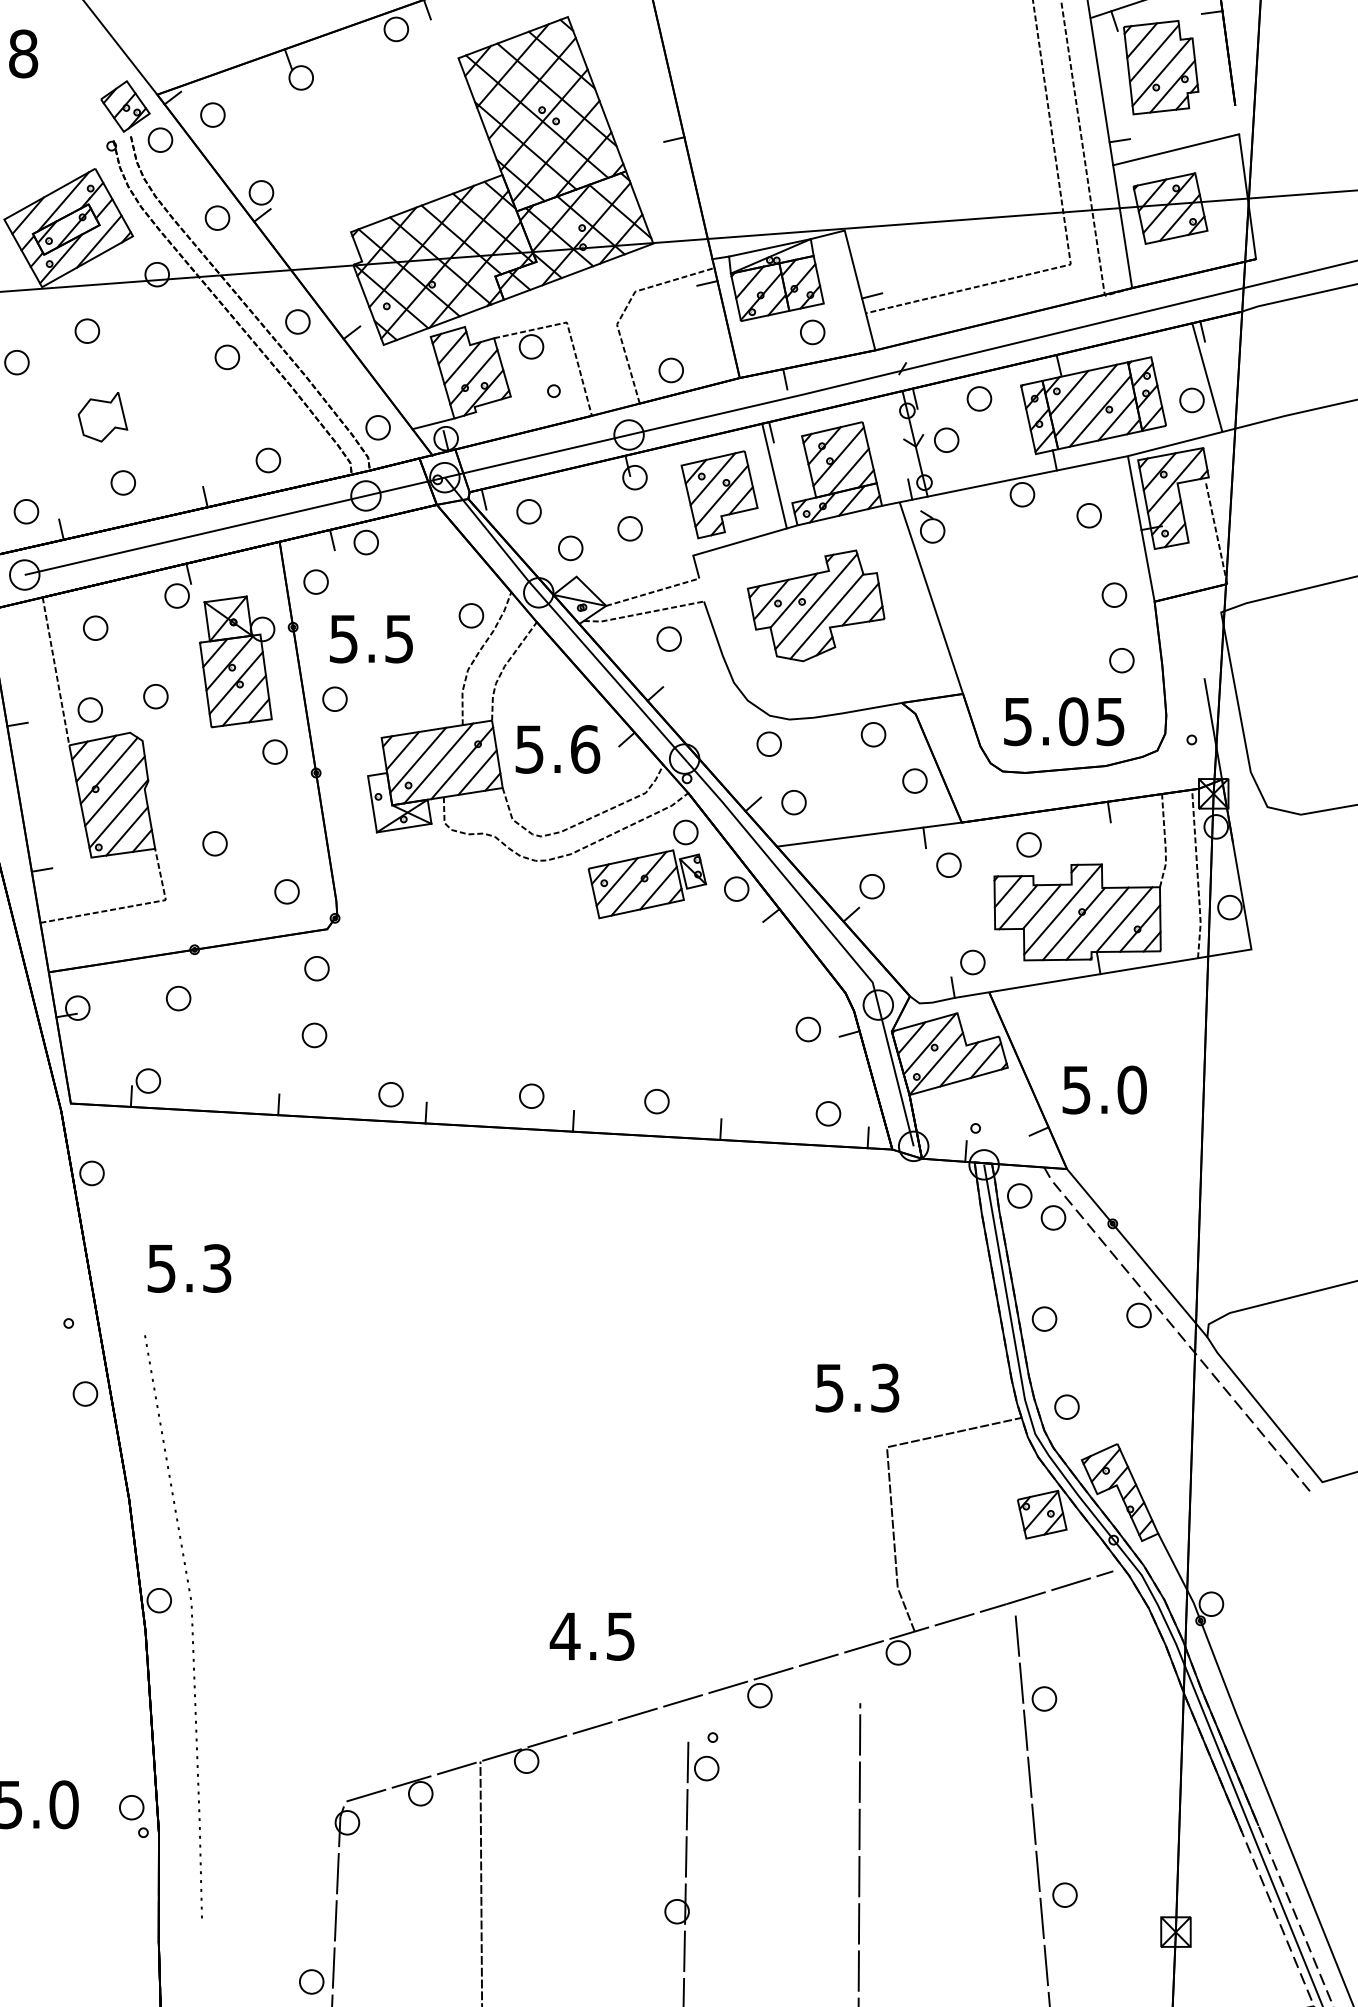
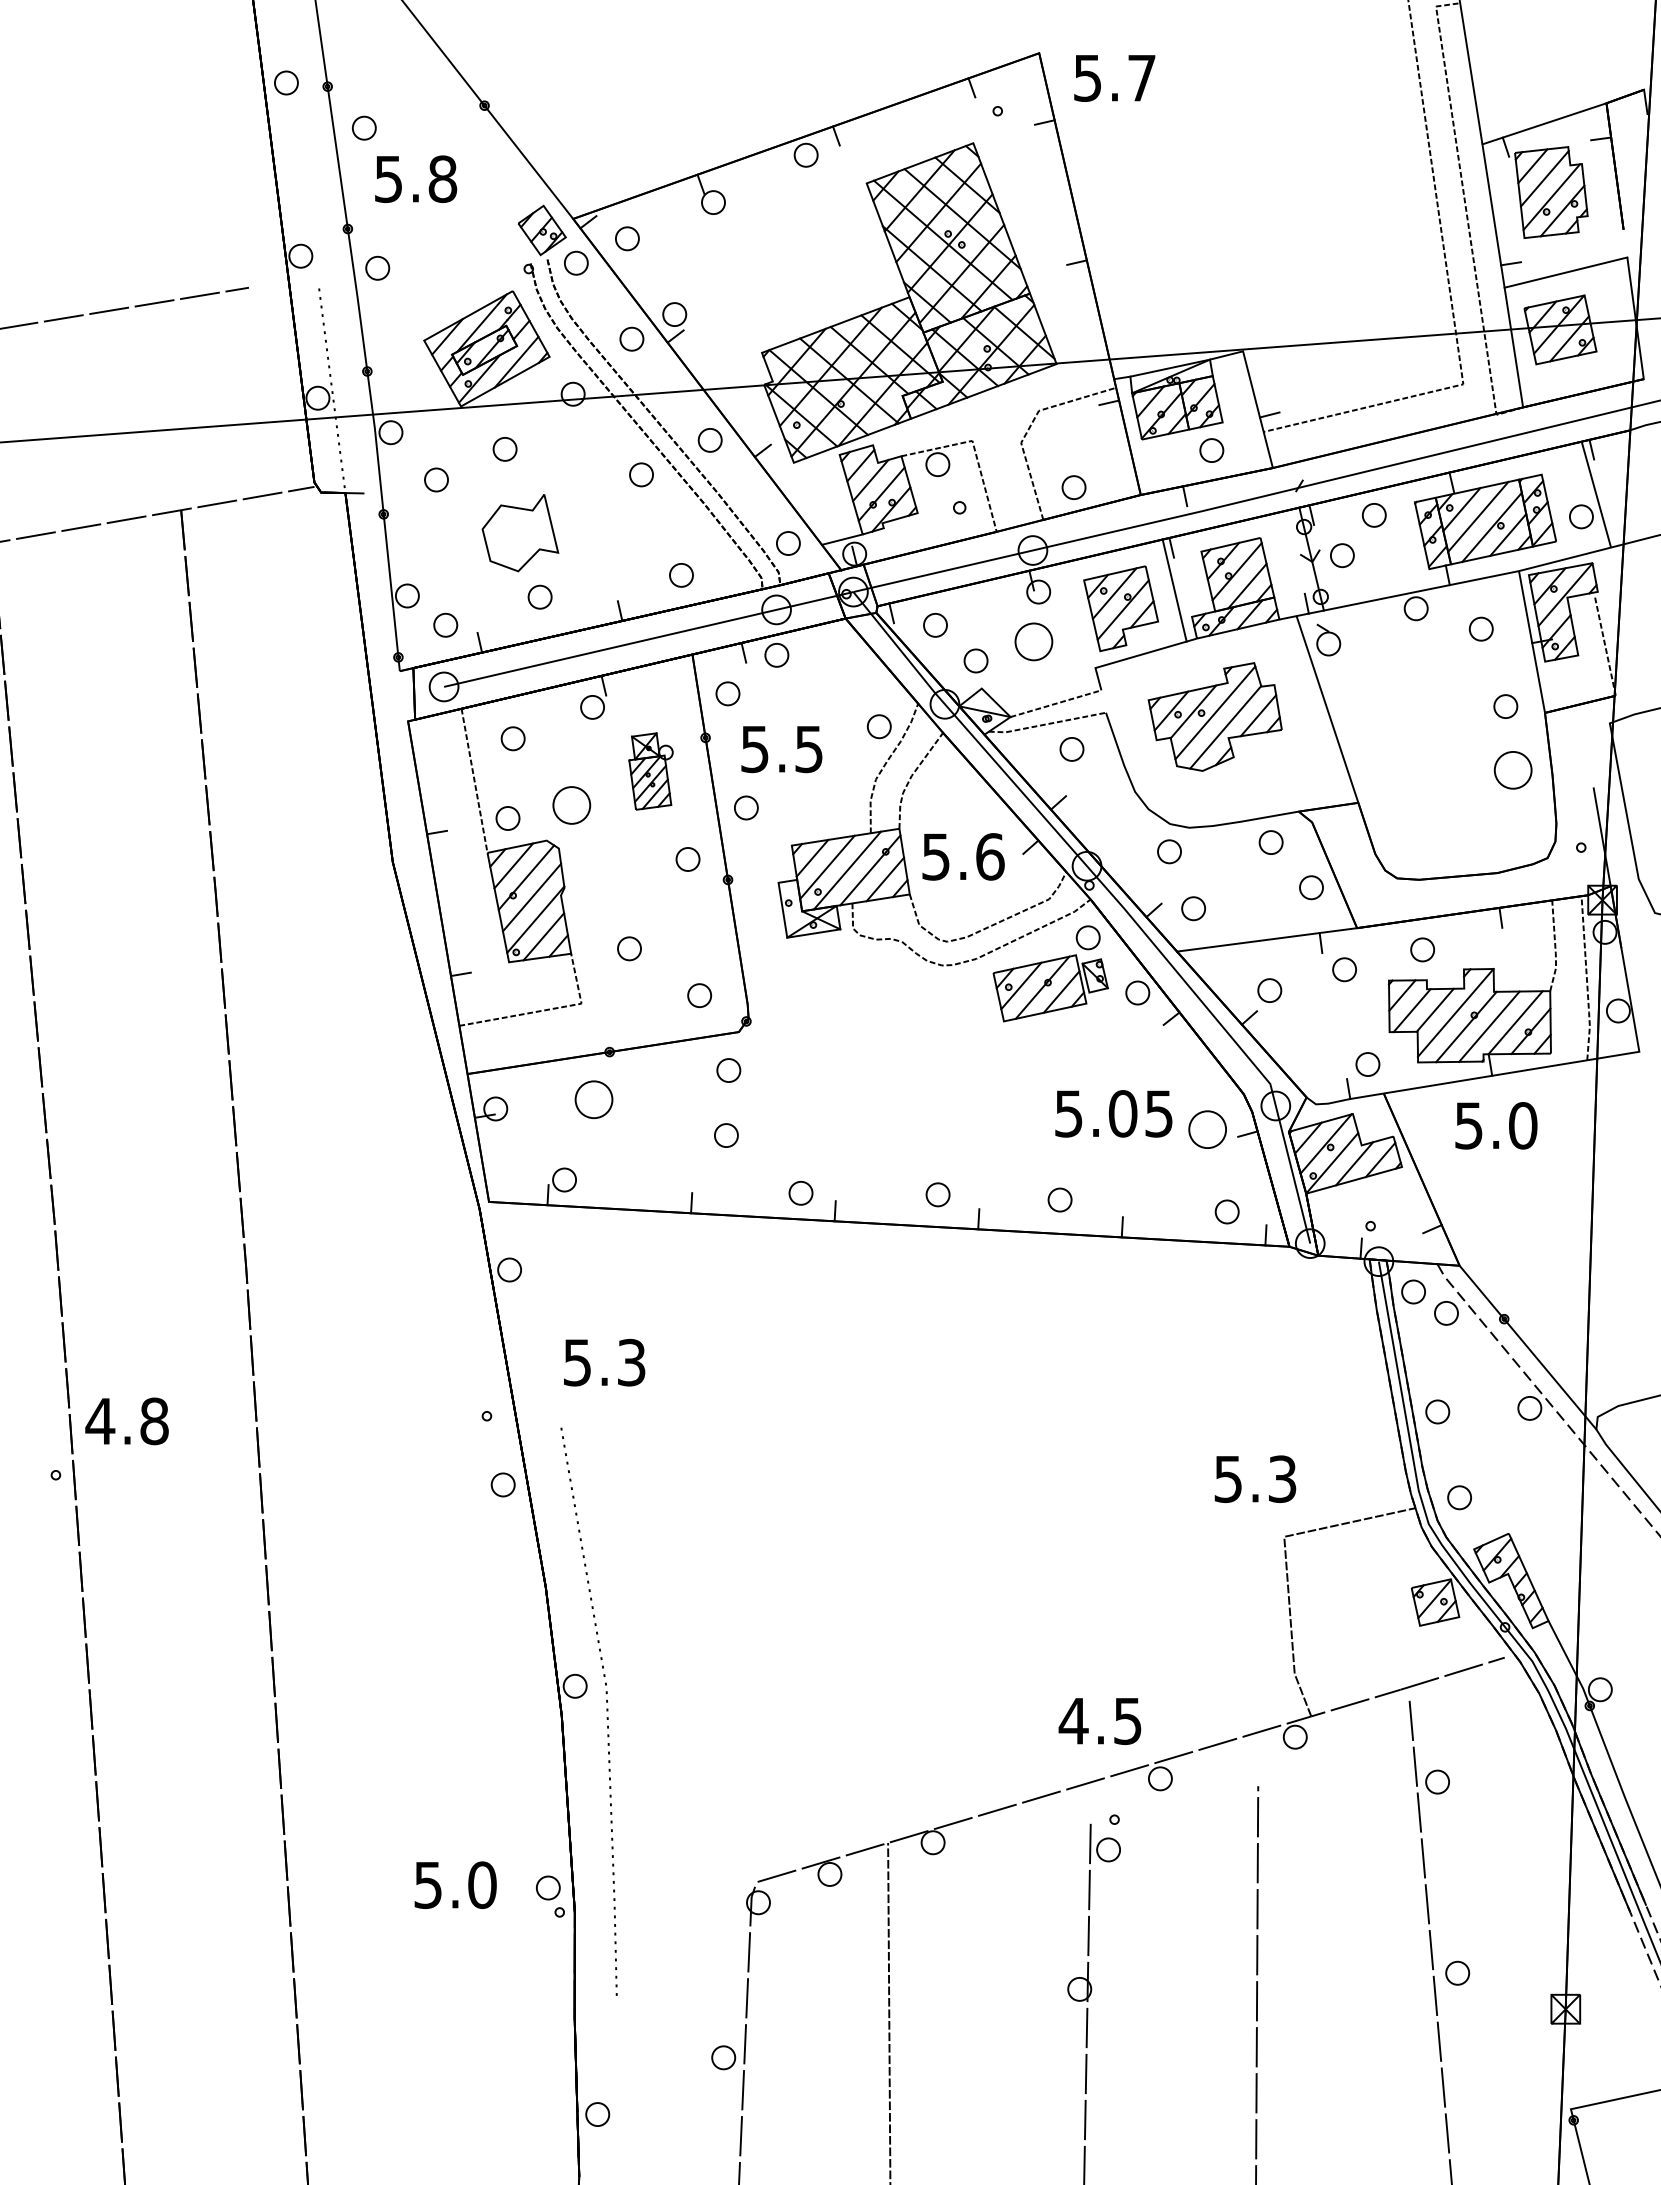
part: (102, 416) -> (519, 532), size x1.6
part: (629, 528) -> (1033, 641), size x1.6
part: (1121, 660) -> (1512, 770), size x1.6
part: (236, 661) -> (650, 771), size x0.6
part: (155, 696) -> (571, 805), size x1.6
text: (1063, 721) -> (1113, 1113), moved
part: (178, 998) -> (593, 1099), size x1.6
part: (808, 1029) -> (1207, 1129), size x1.6
text: (1104, 1089) -> (1496, 1125), moved
text: (591, 1636) -> (1099, 1721), moved

